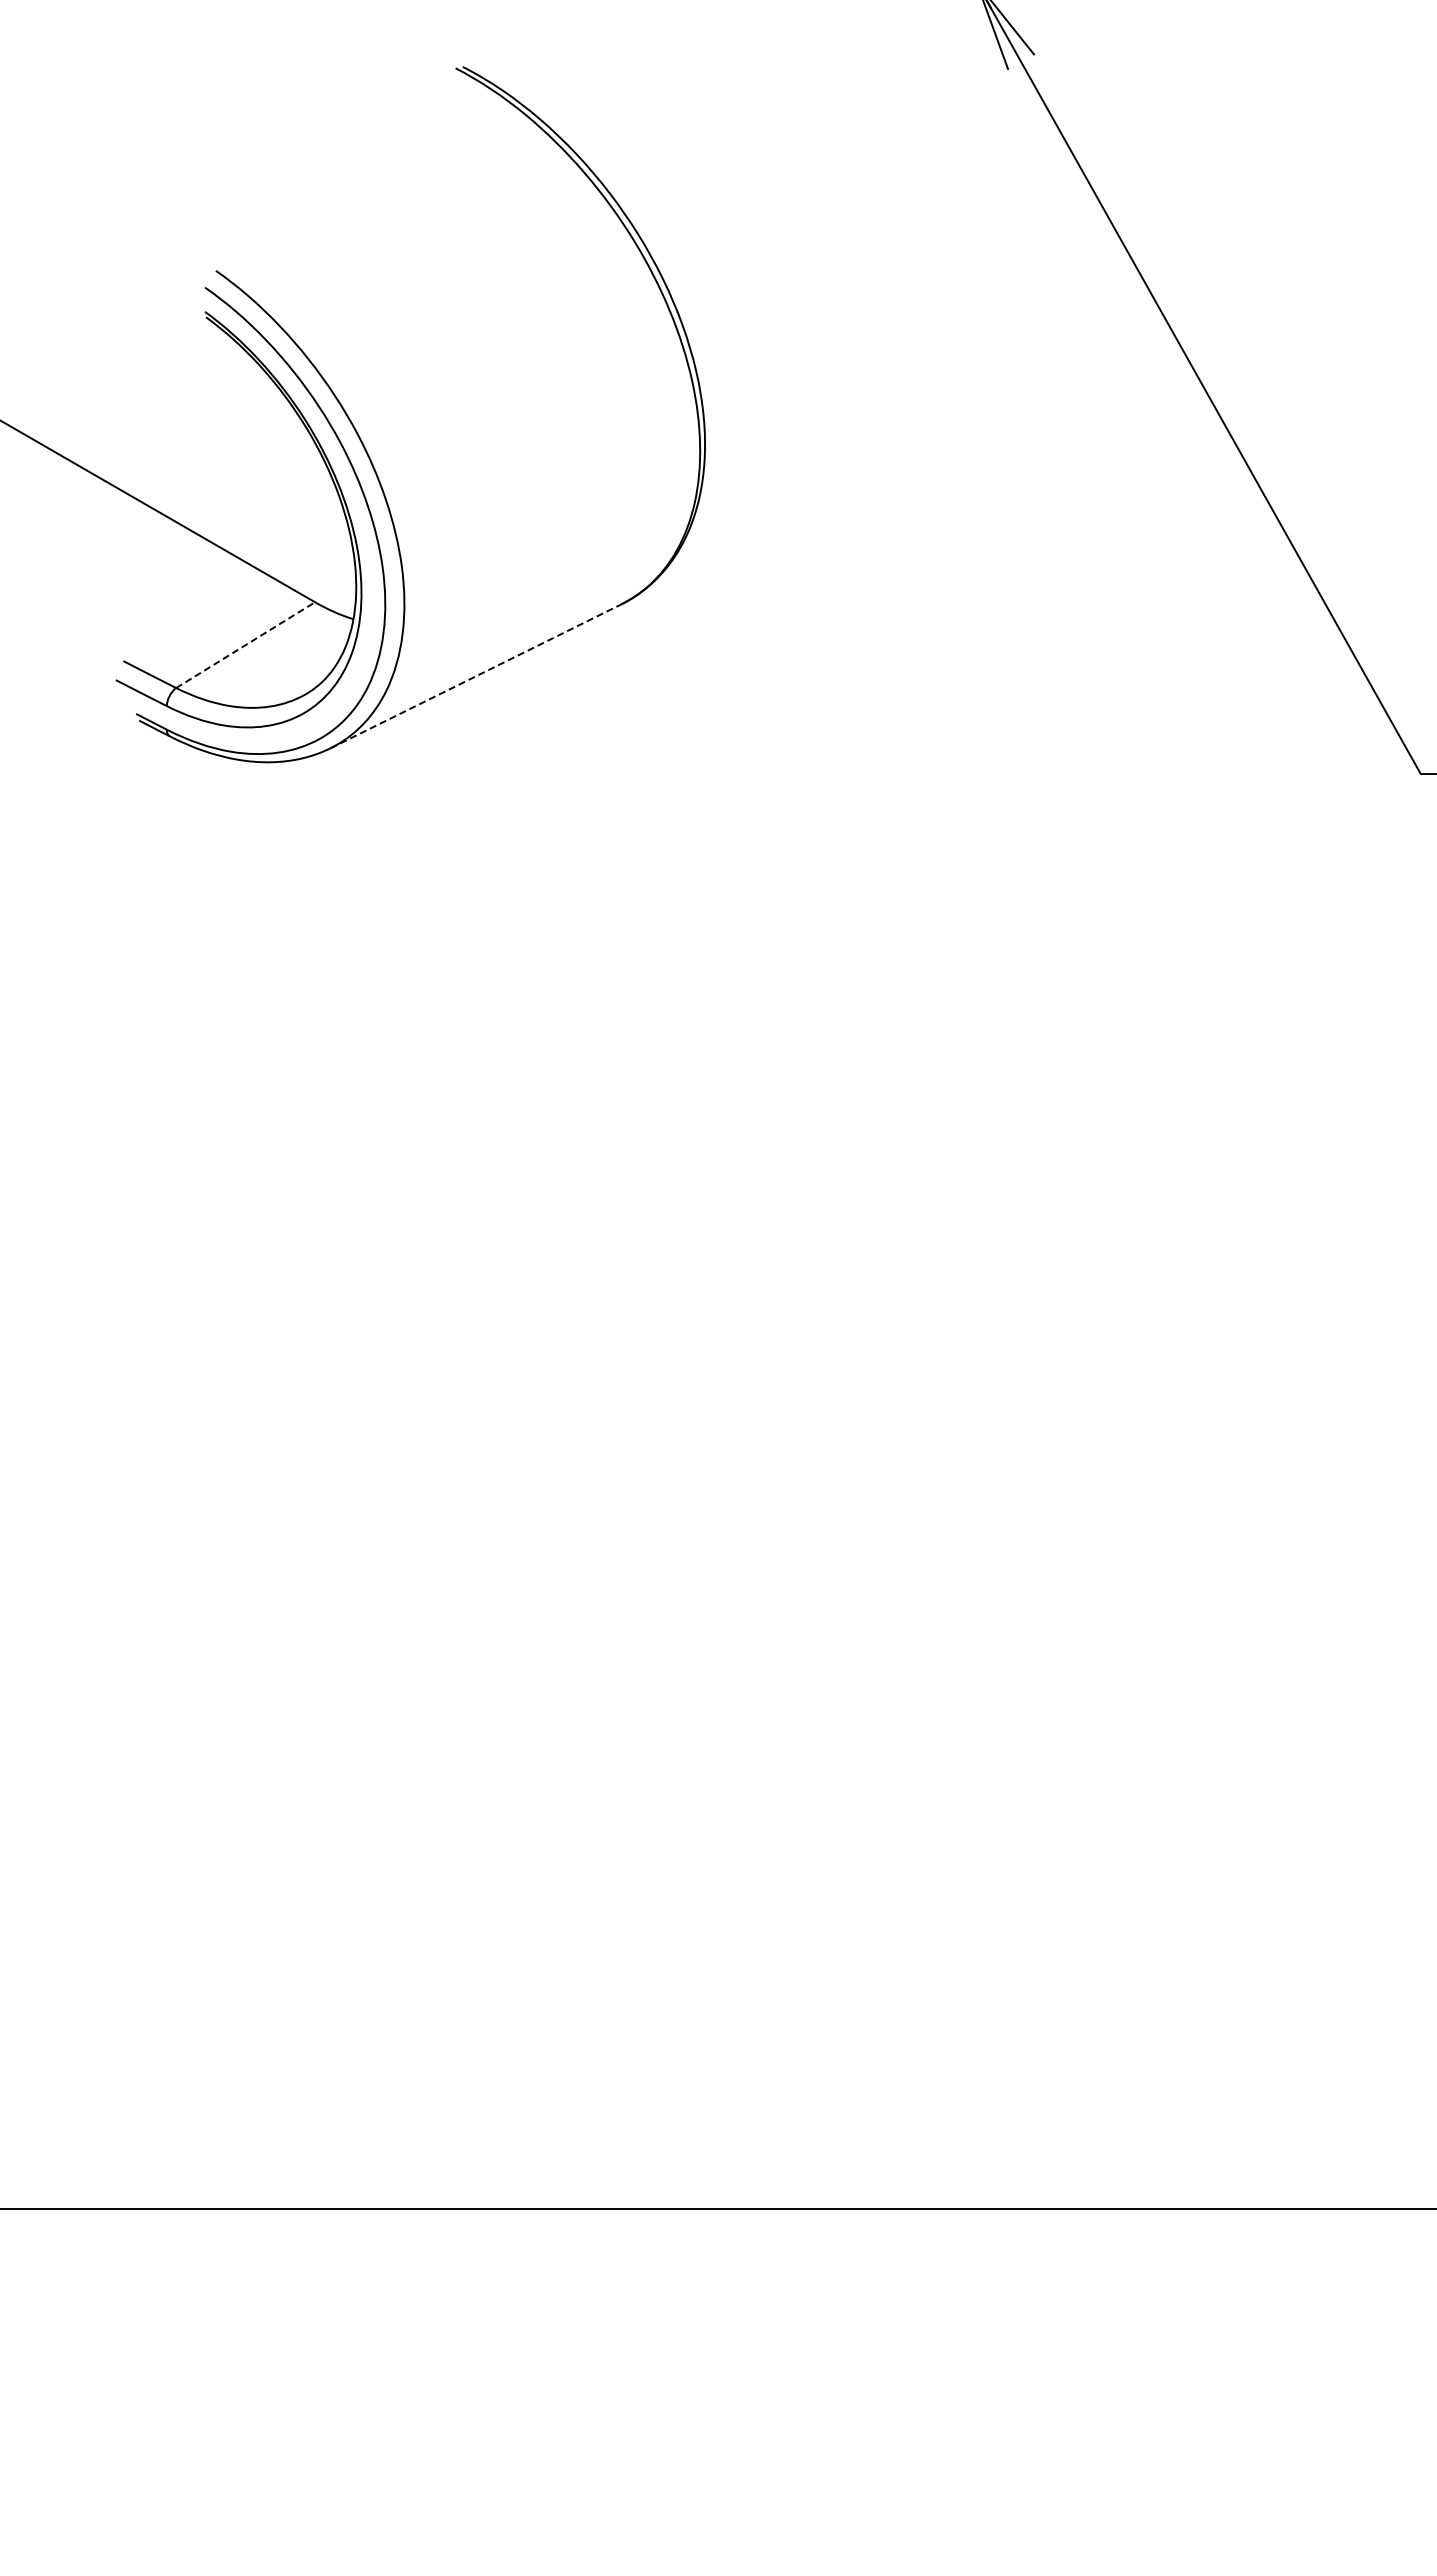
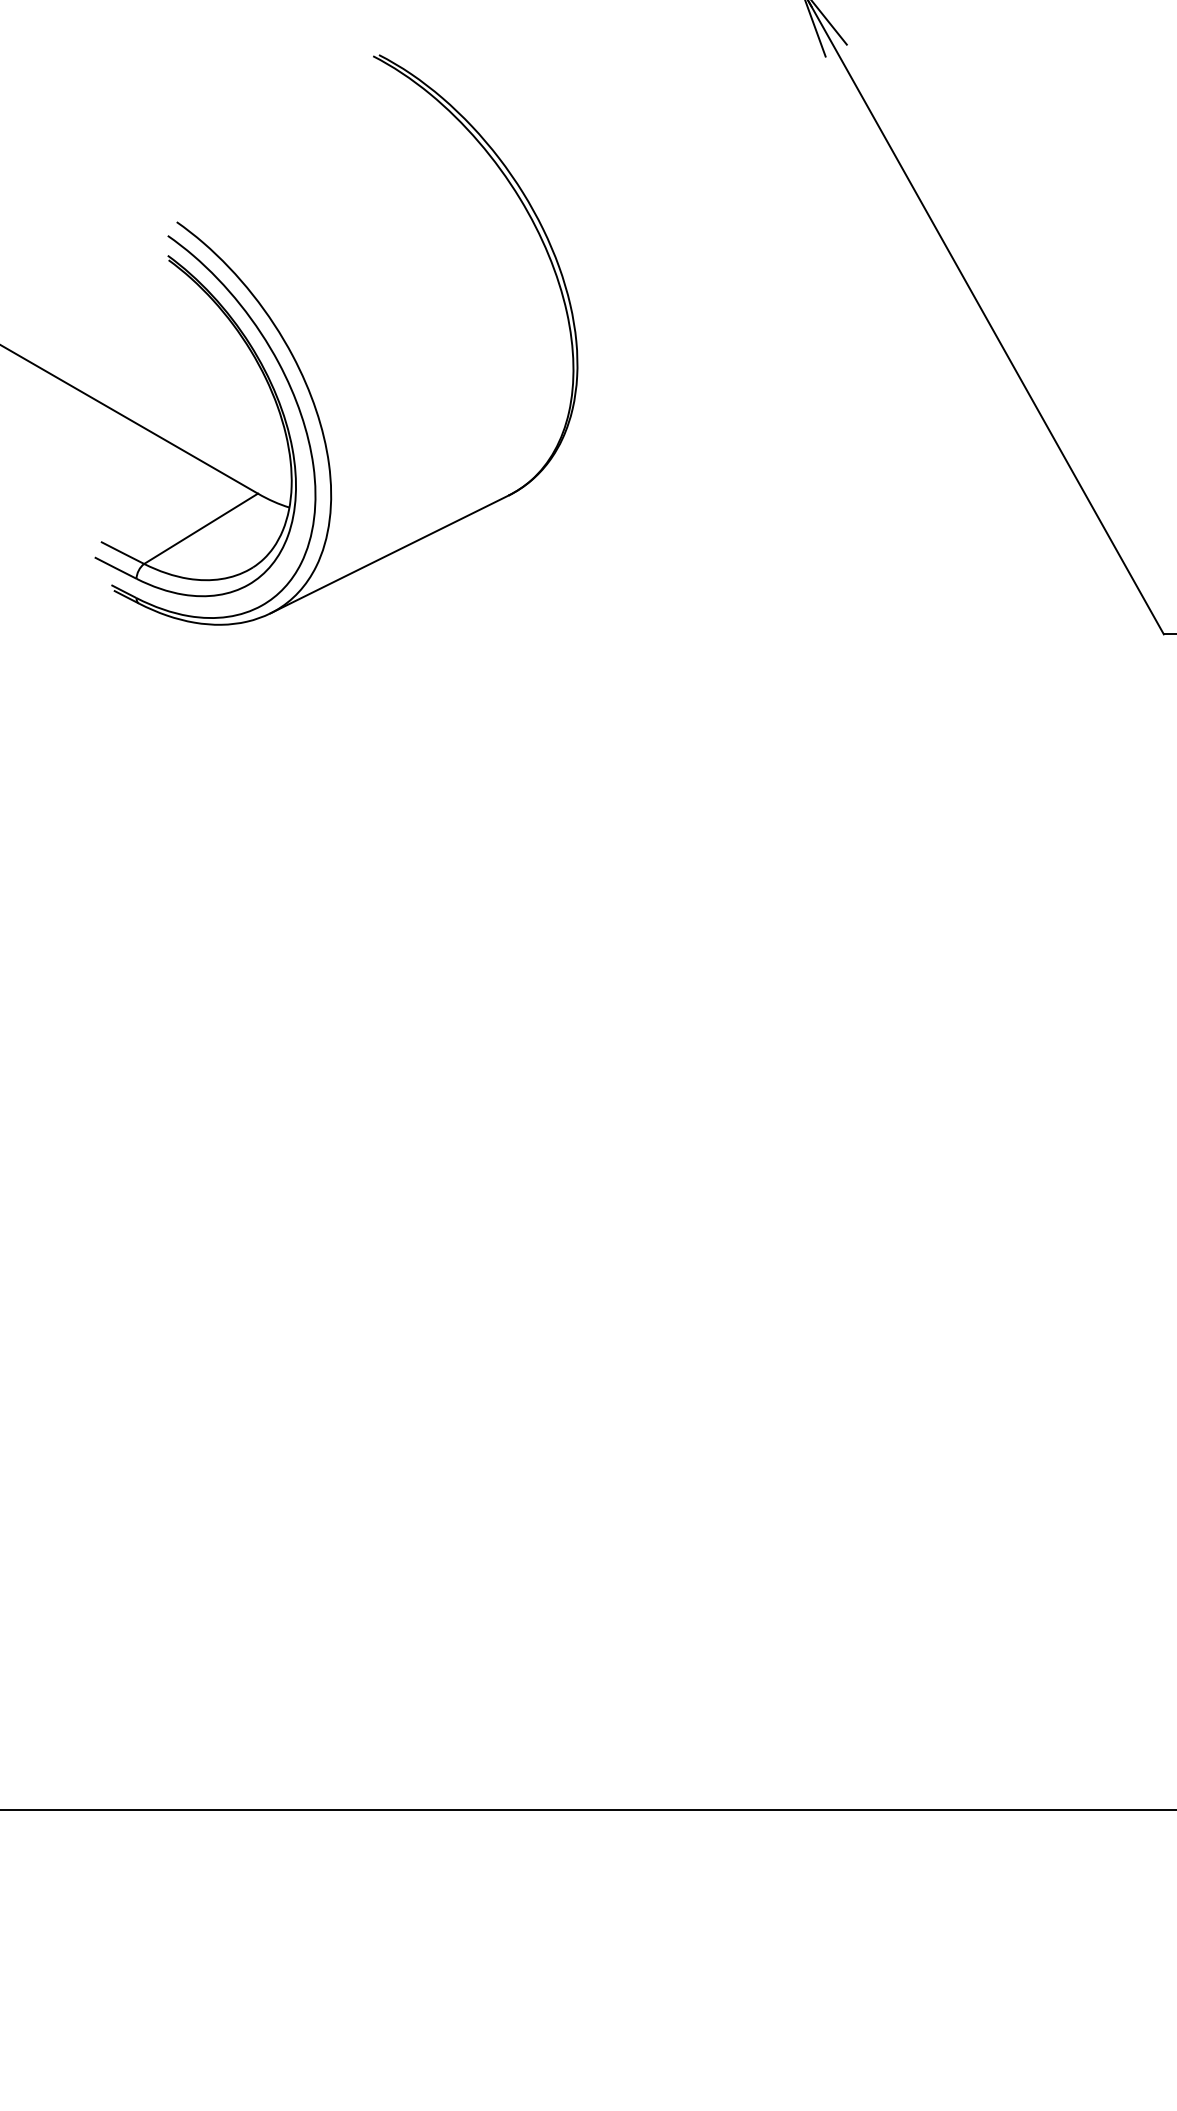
line: (245, 645) -> (200, 529), dashed -> solid
line: (476, 676) -> (390, 554), dashed -> solid

